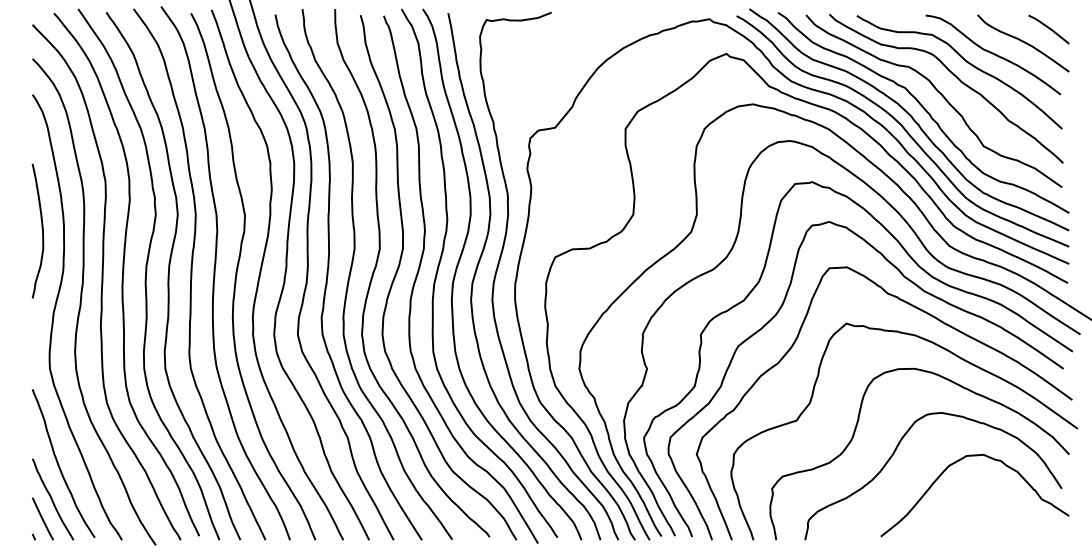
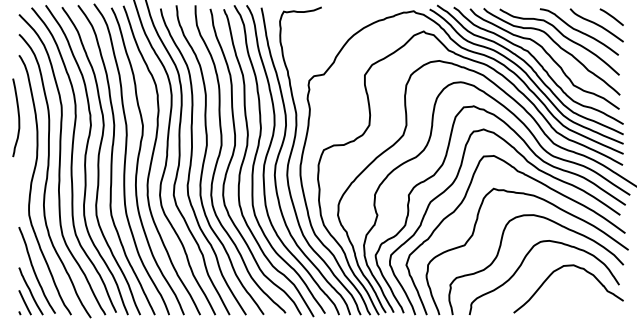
curve: (41, 230) -> (18, 117), moved

